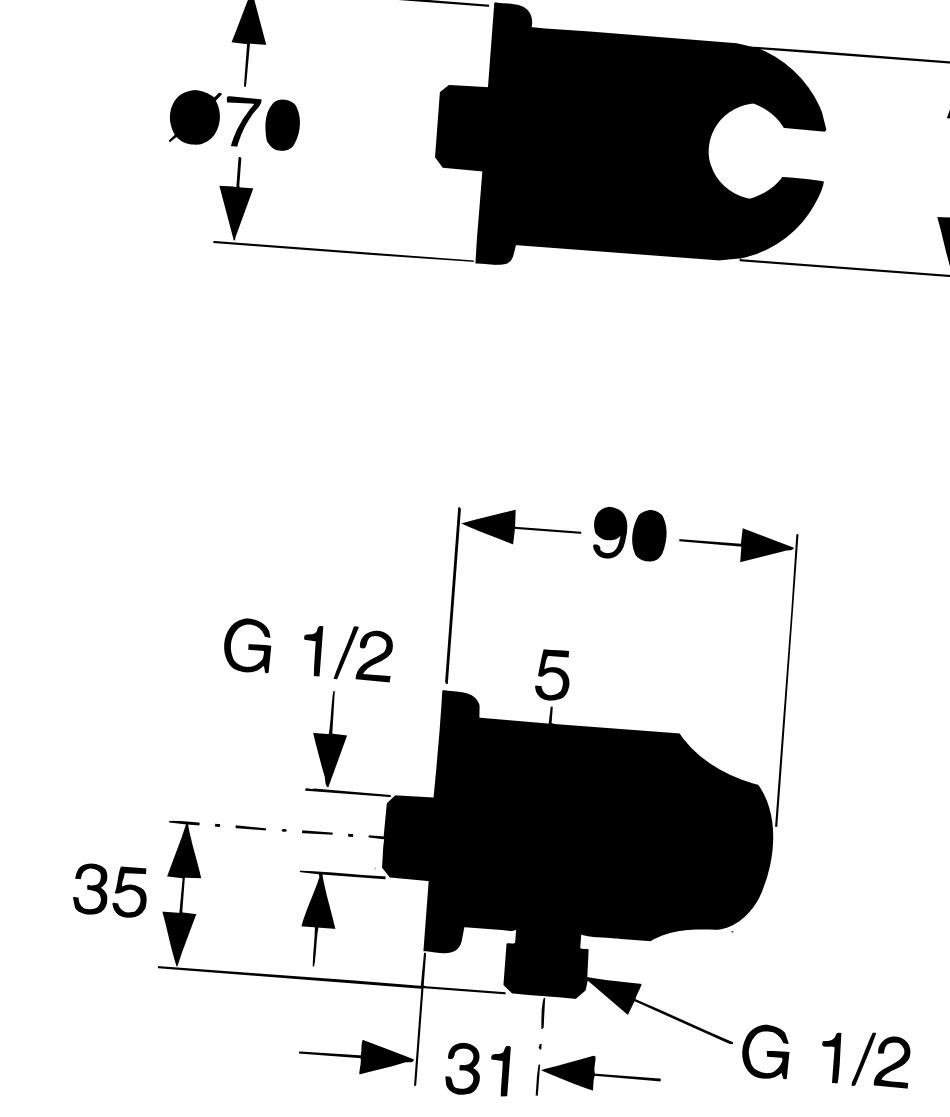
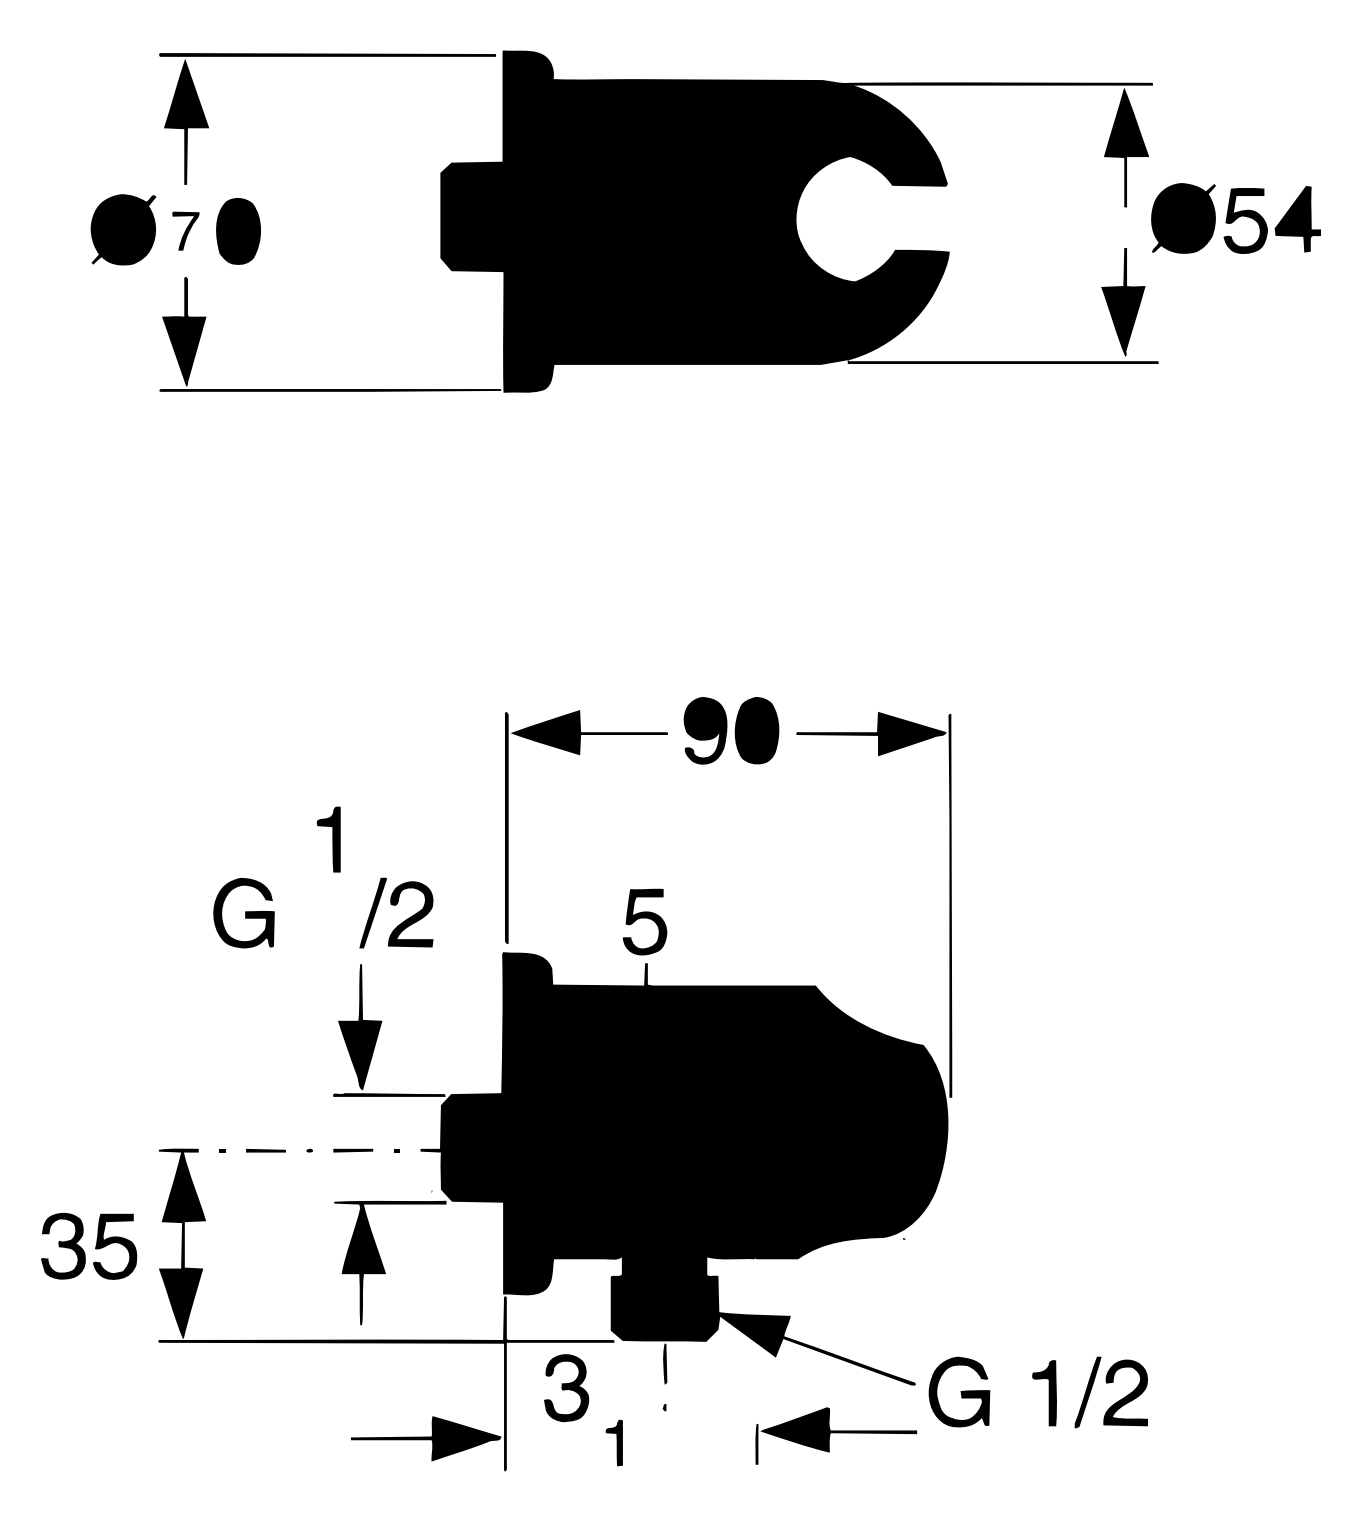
part: (242, 121) -> (185, 230), size x0.6
part: (312, 650) -> (328, 839), moved
part: (463, 1069) -> (566, 1388), moved
part: (499, 1070) -> (614, 1442), size x0.7
part: (598, 1077) -> (835, 1435), moved

